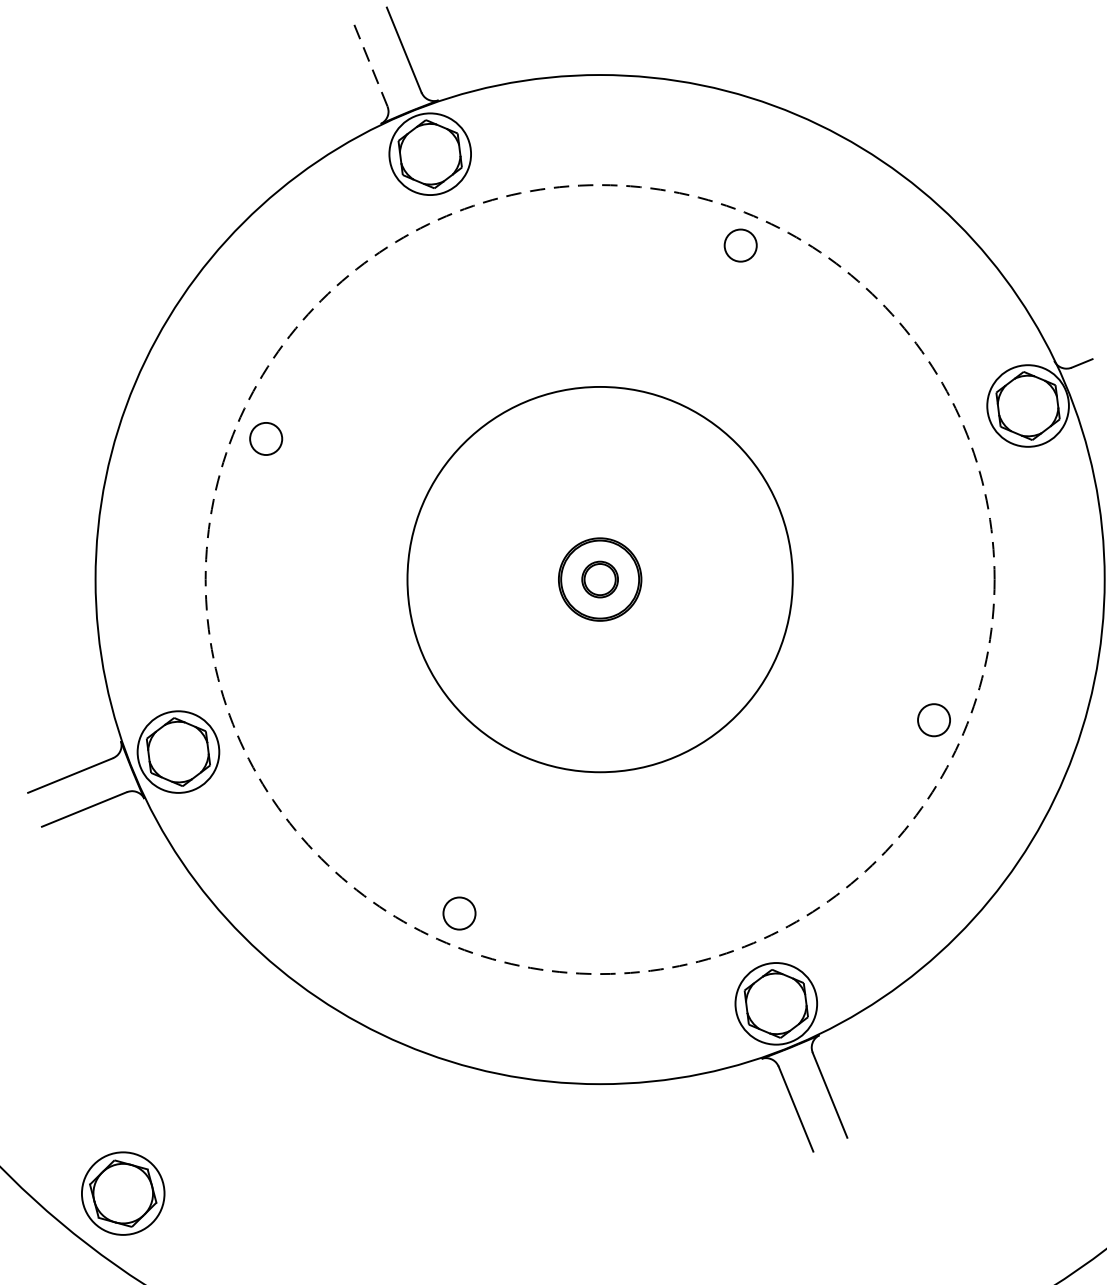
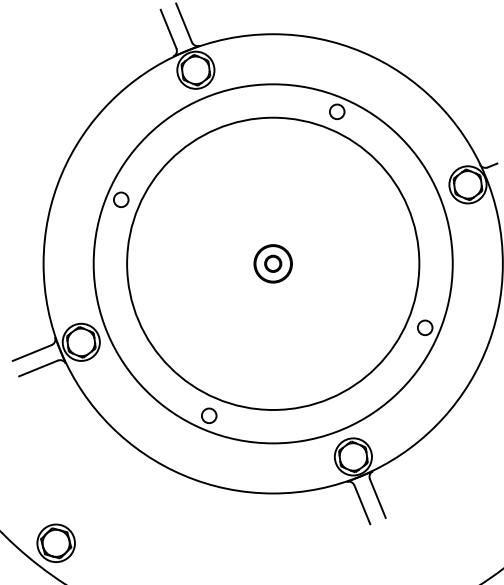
line: (370, 64) -> (168, 29), dashed -> solid
circle: (598, 578) -> (272, 263), dashed -> solid
circle: (600, 578) -> (273, 263), size x1.67

